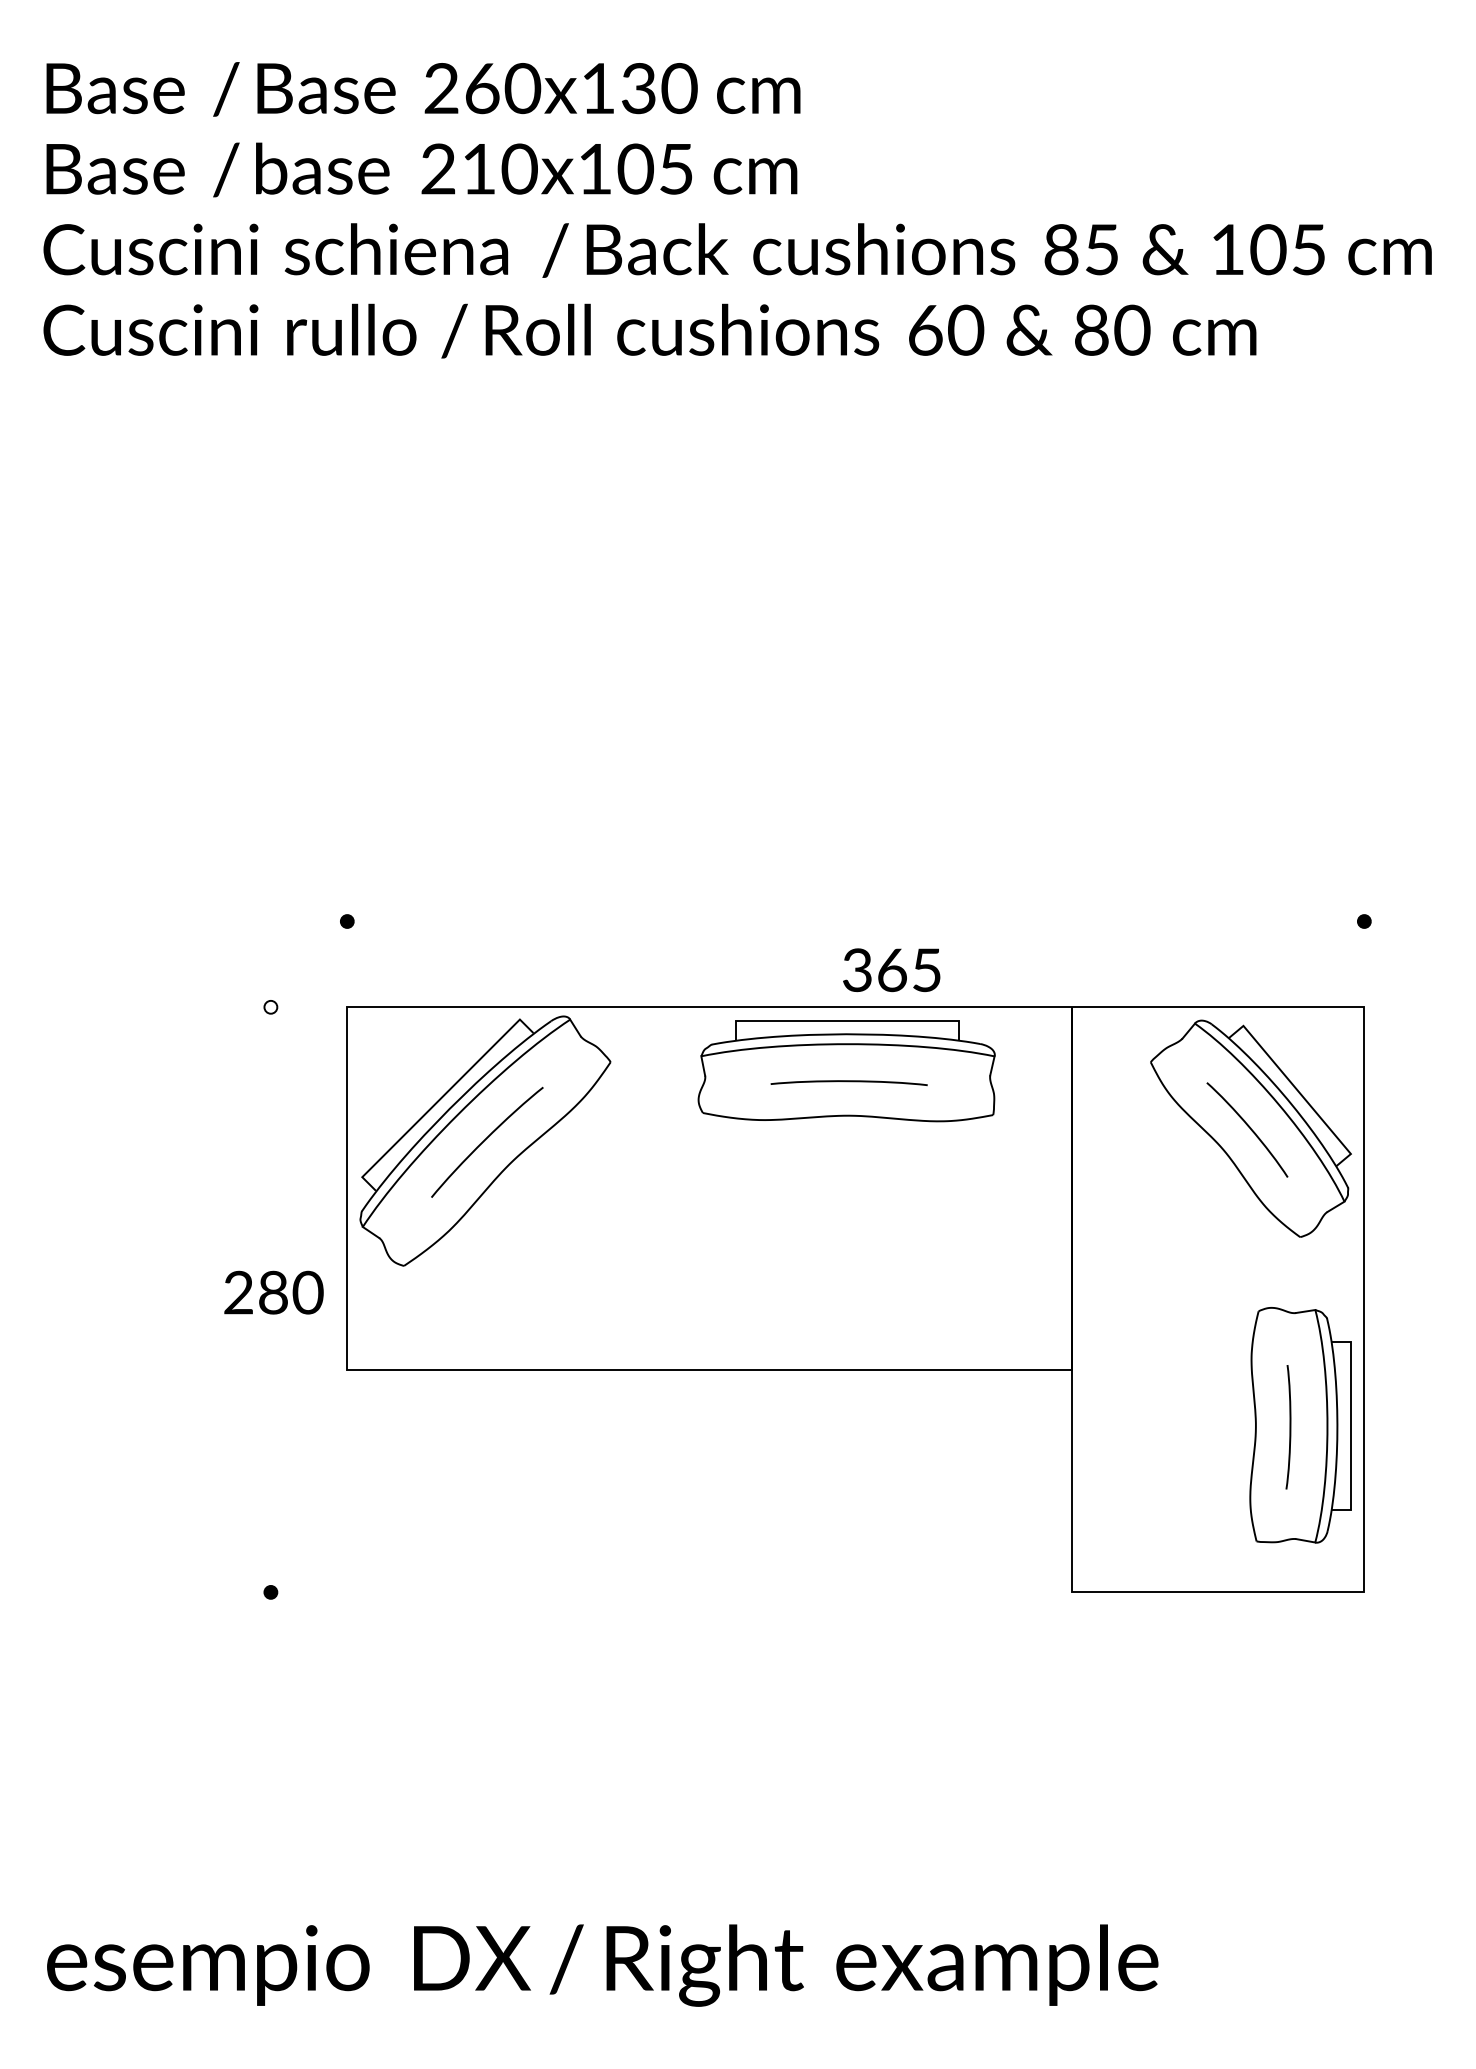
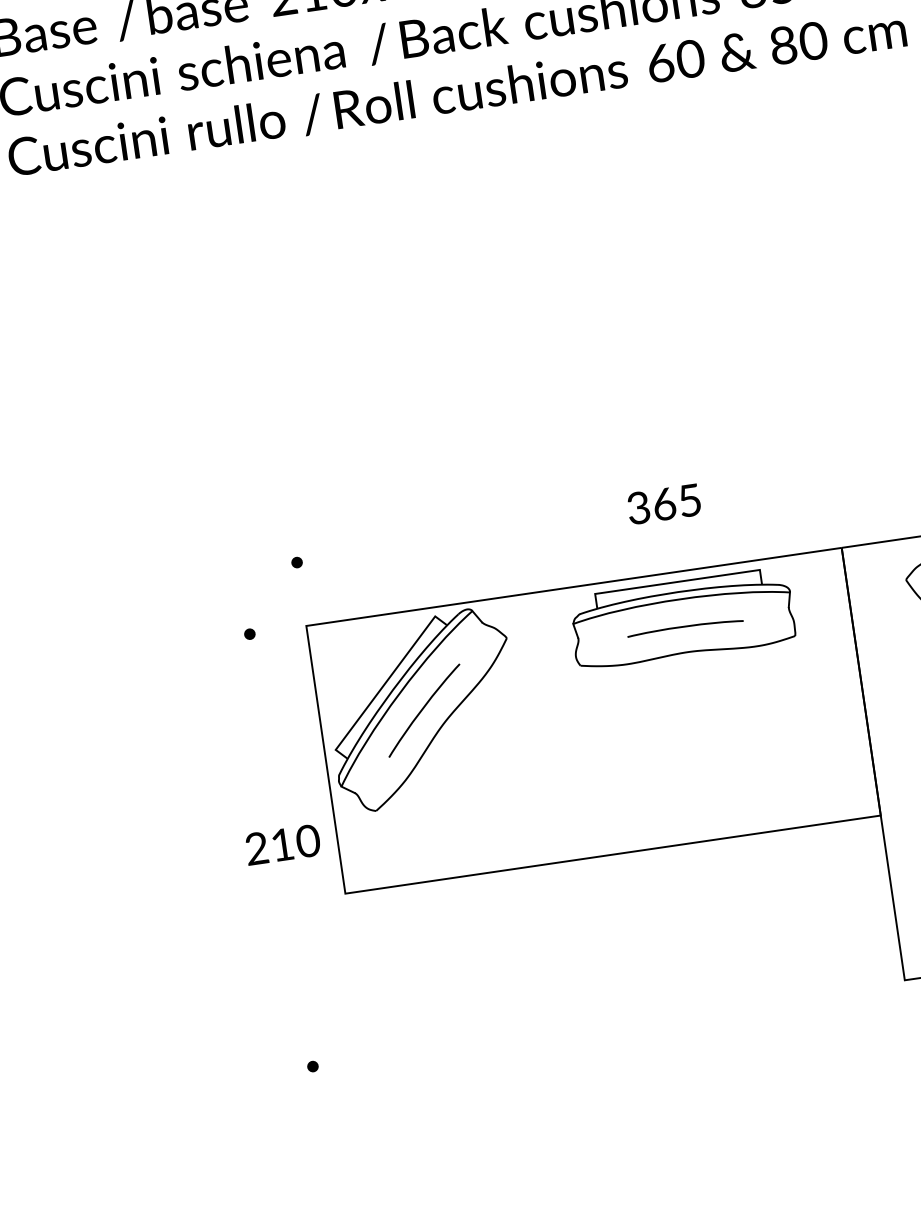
text: (891, 970) -> (663, 504), moved
fill: (270, 1006) -> (249, 633), added
text: (273, 1292) -> (282, 844), 280 -> 210

